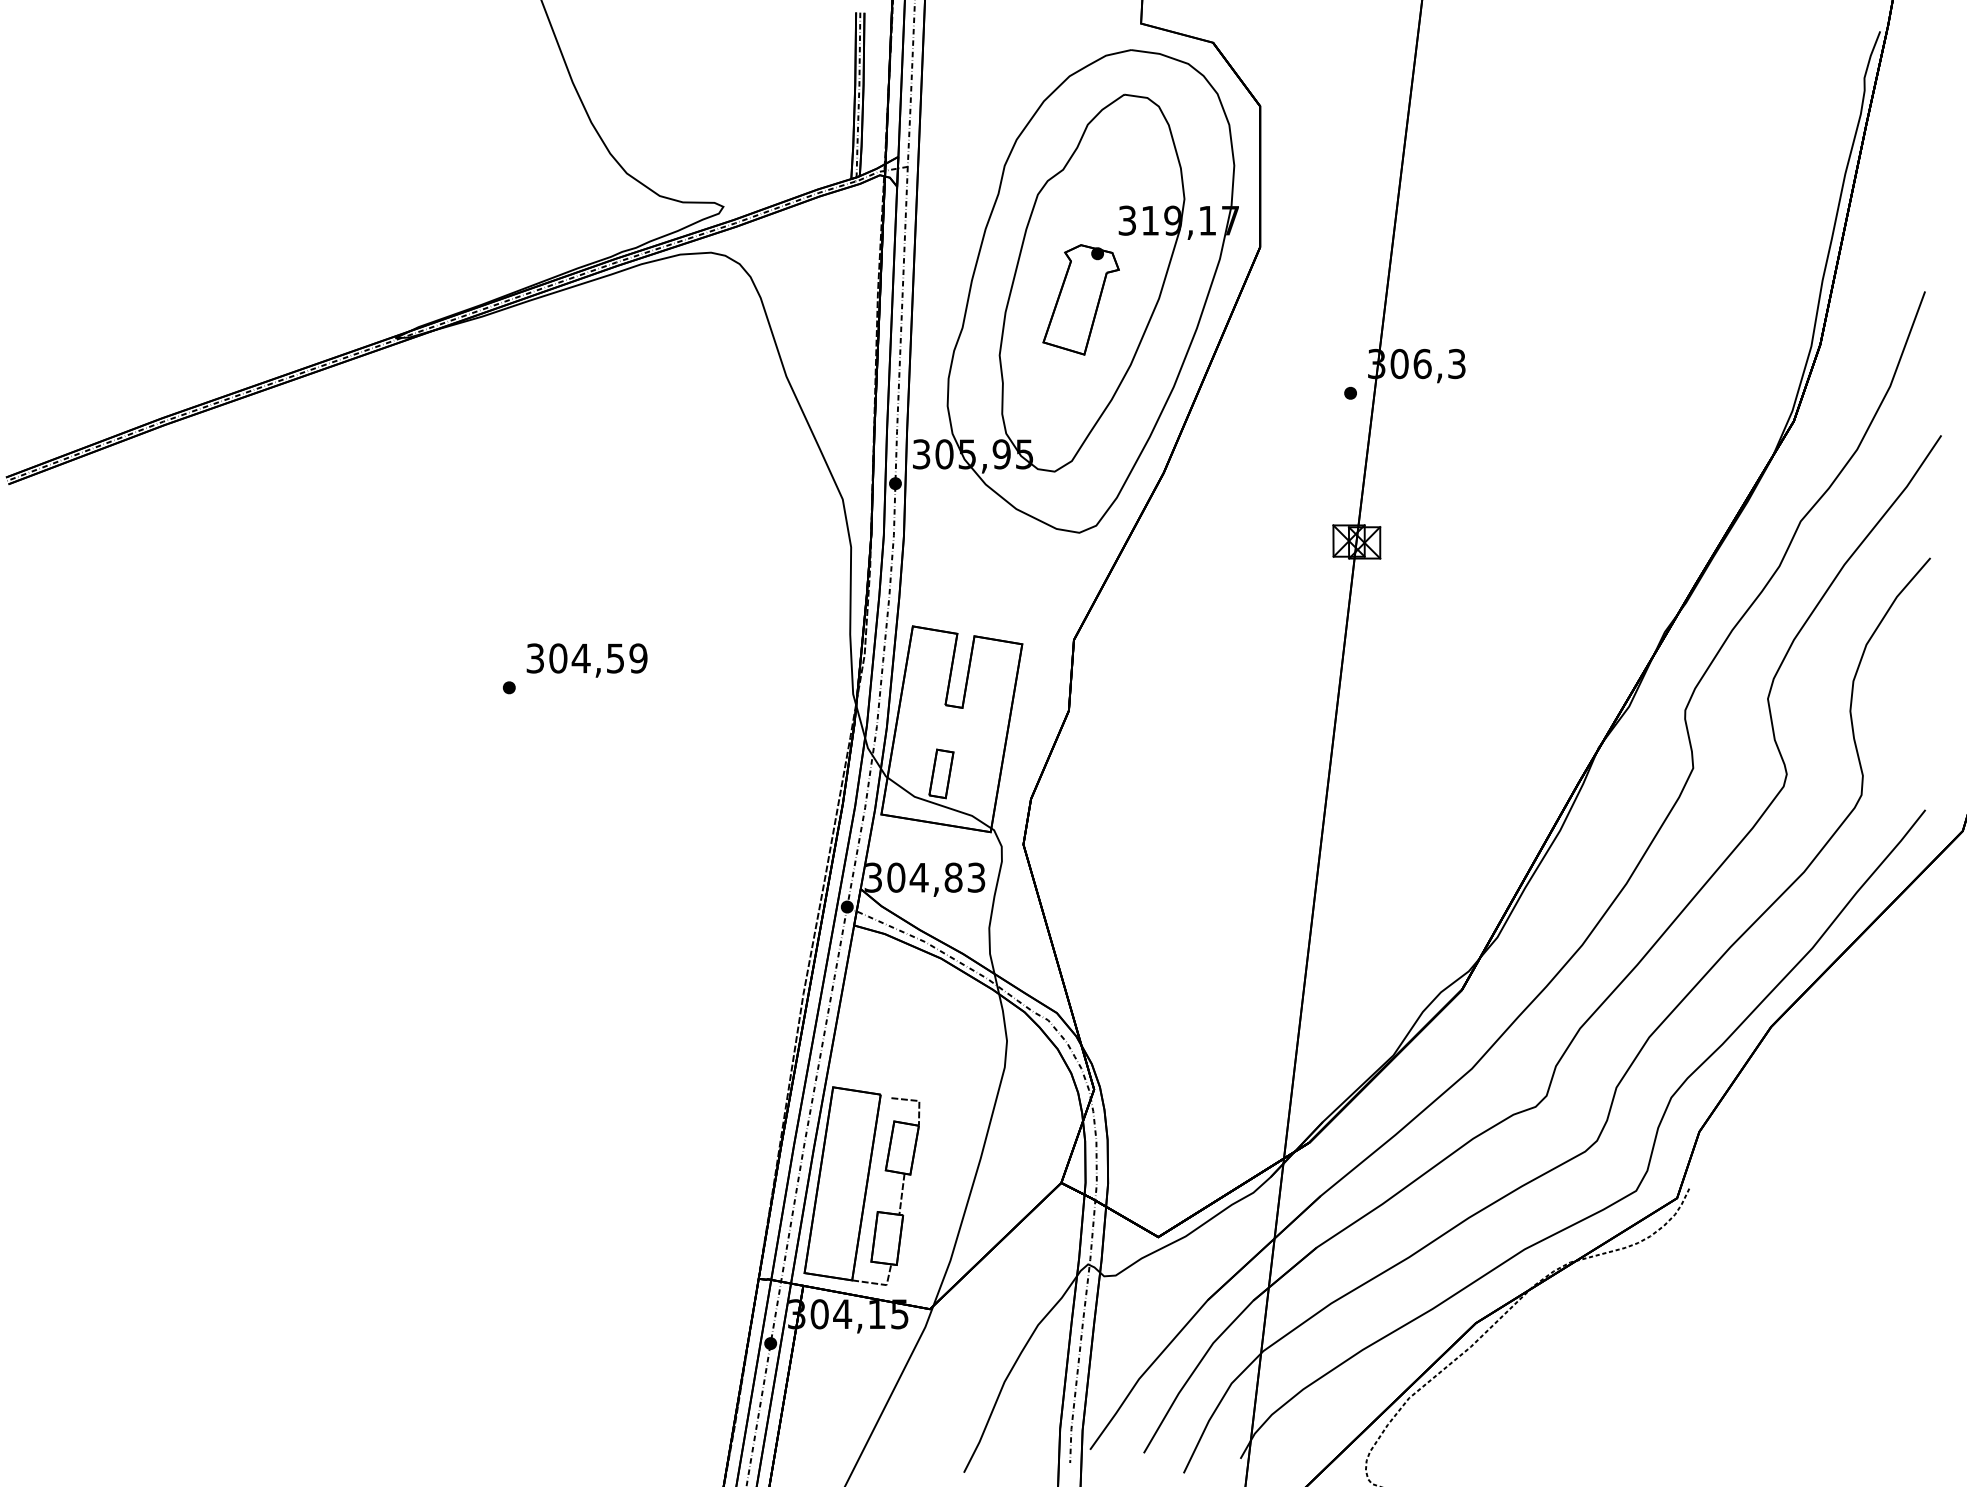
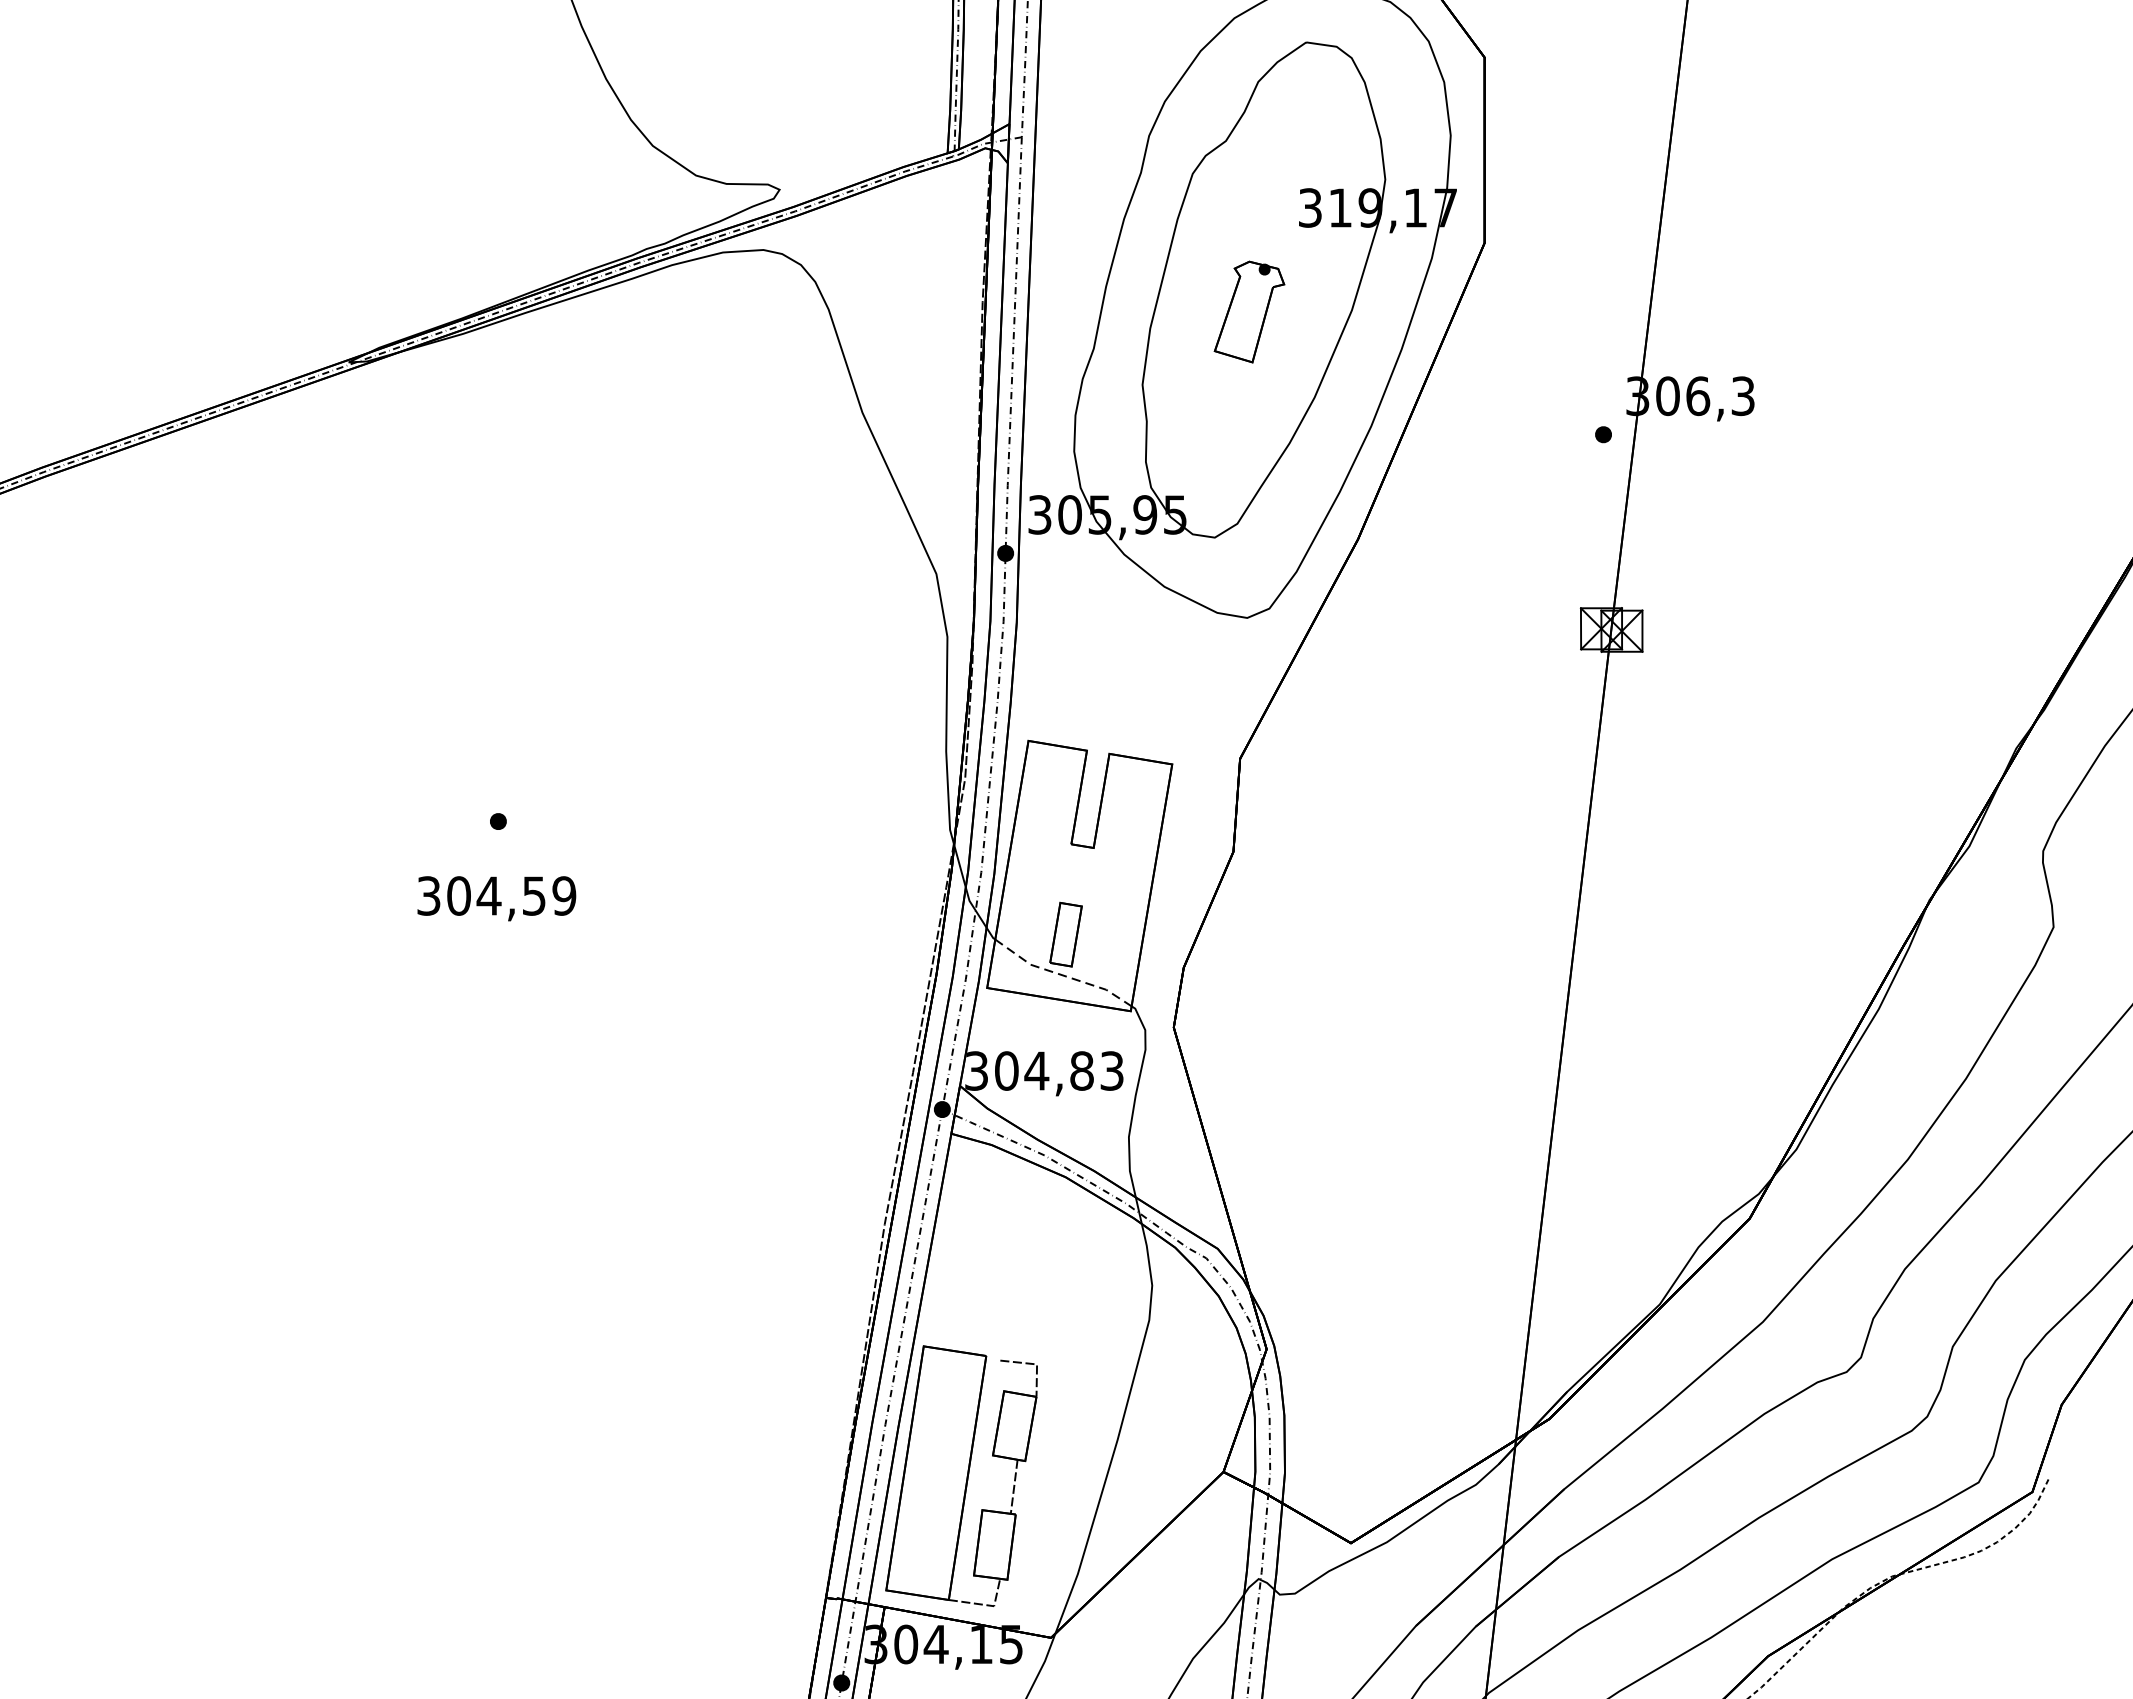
part: (1080, 299) -> (1248, 311), size x0.7
text: (586, 660) -> (496, 898), moved
line: (939, 804) -> (1063, 974), solid -> dashed

